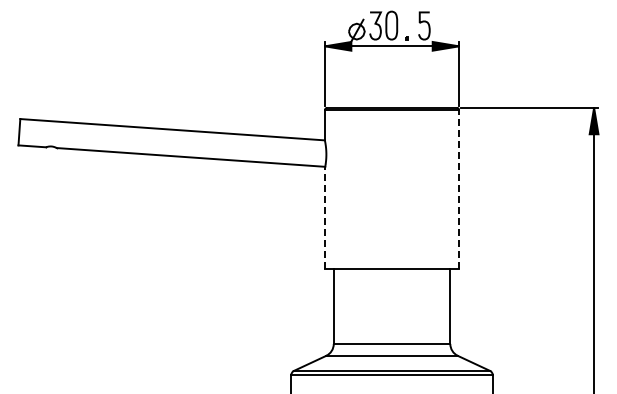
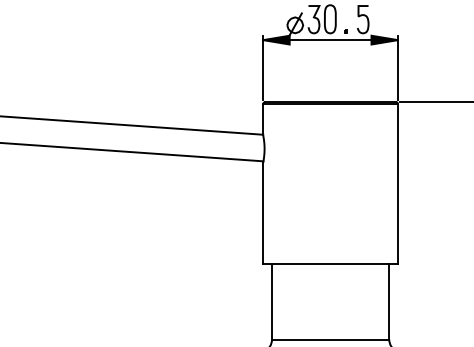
line: (459, 188) -> (398, 183), dashed -> solid
line: (325, 217) -> (263, 212), dashed -> solid

